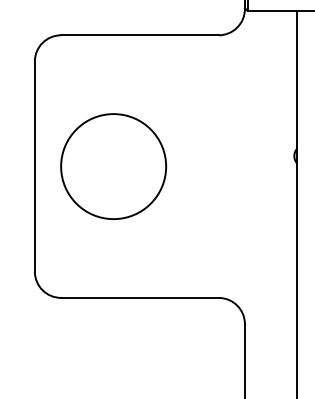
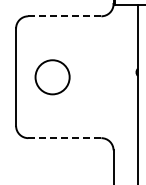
line: (139, 35) -> (64, 16), solid -> dashed
circle: (113, 167) -> (52, 77), size x0.7
line: (139, 298) -> (64, 138), solid -> dashed

